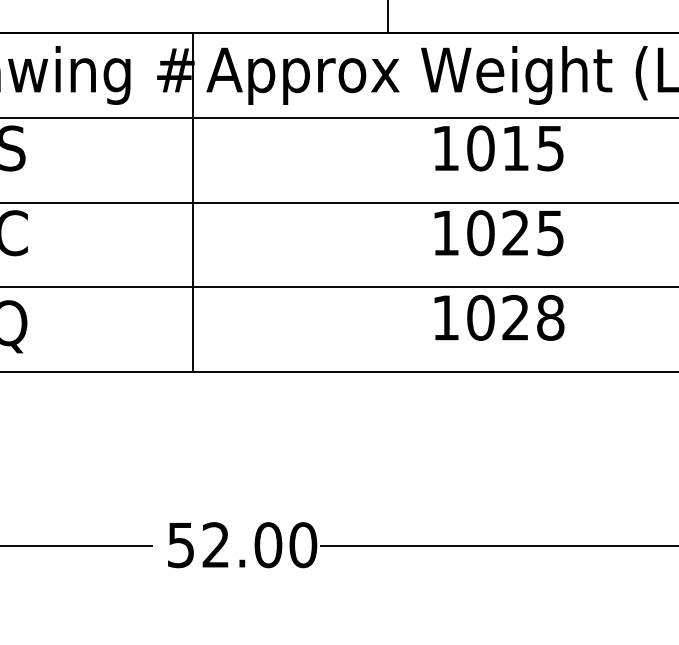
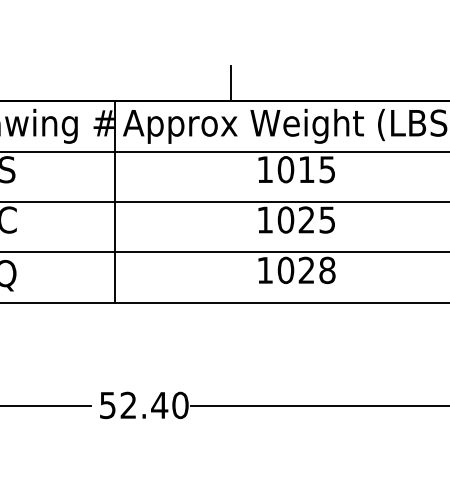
text: (268, 545) -> (159, 405), 52.00 -> 52.40

